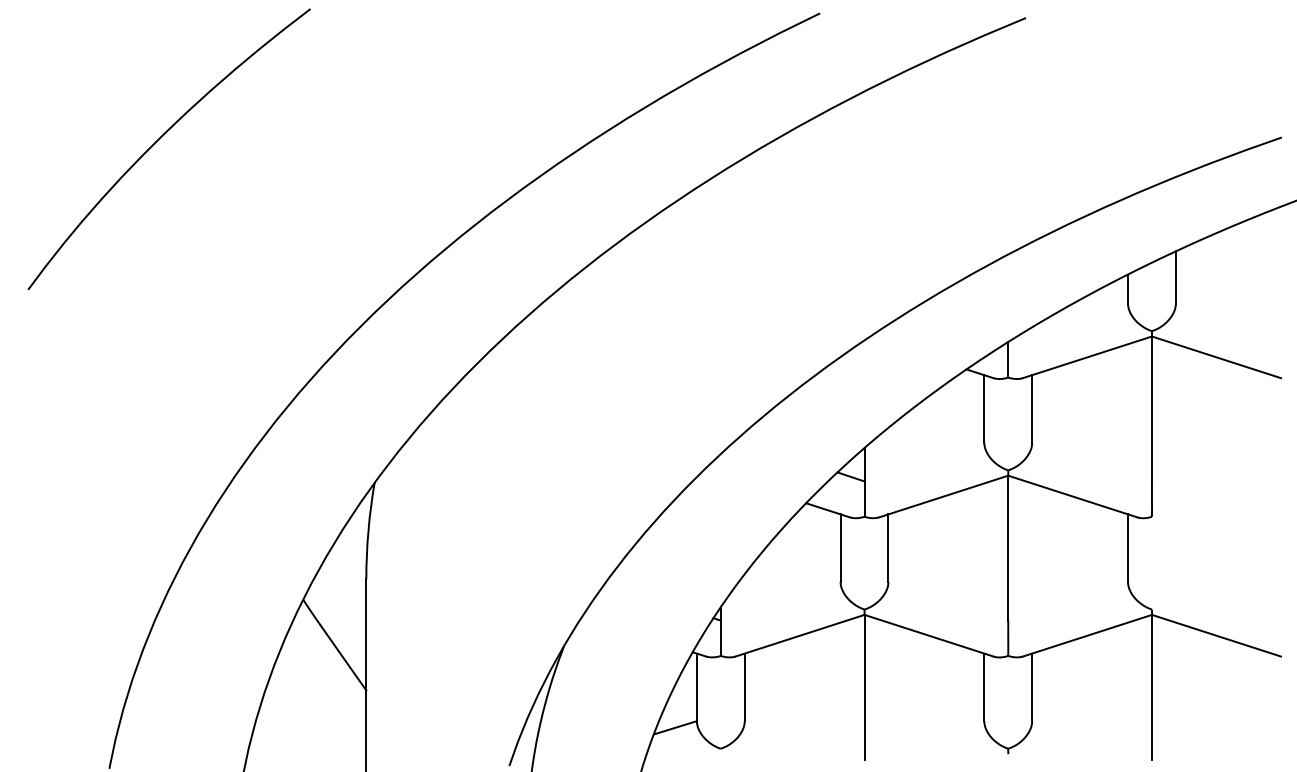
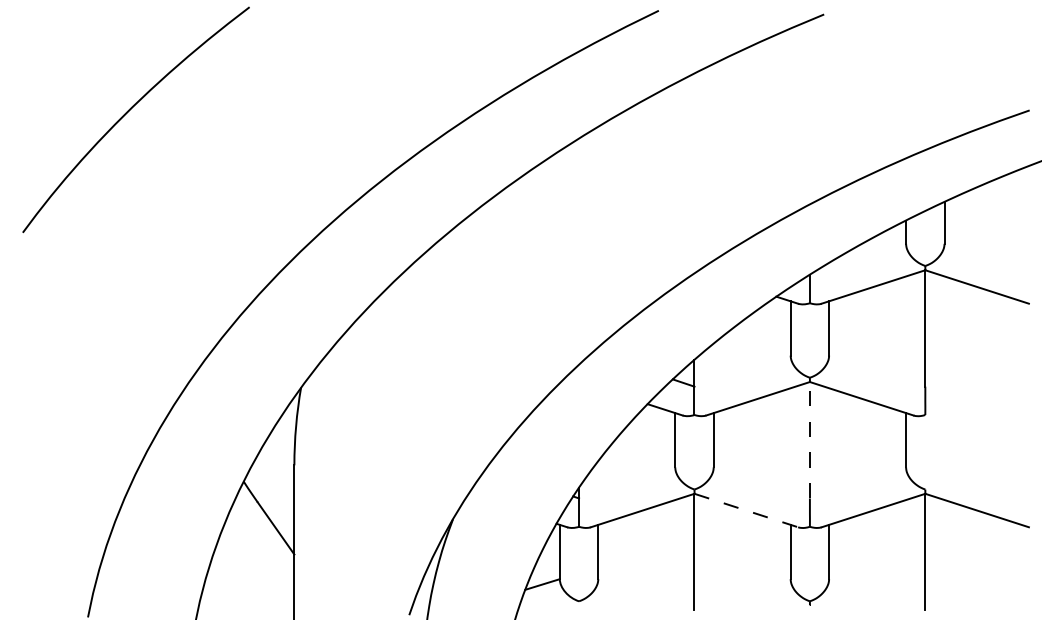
line: (1007, 547) -> (809, 439), solid -> dashed
line: (929, 635) -> (746, 510), solid -> dashed

